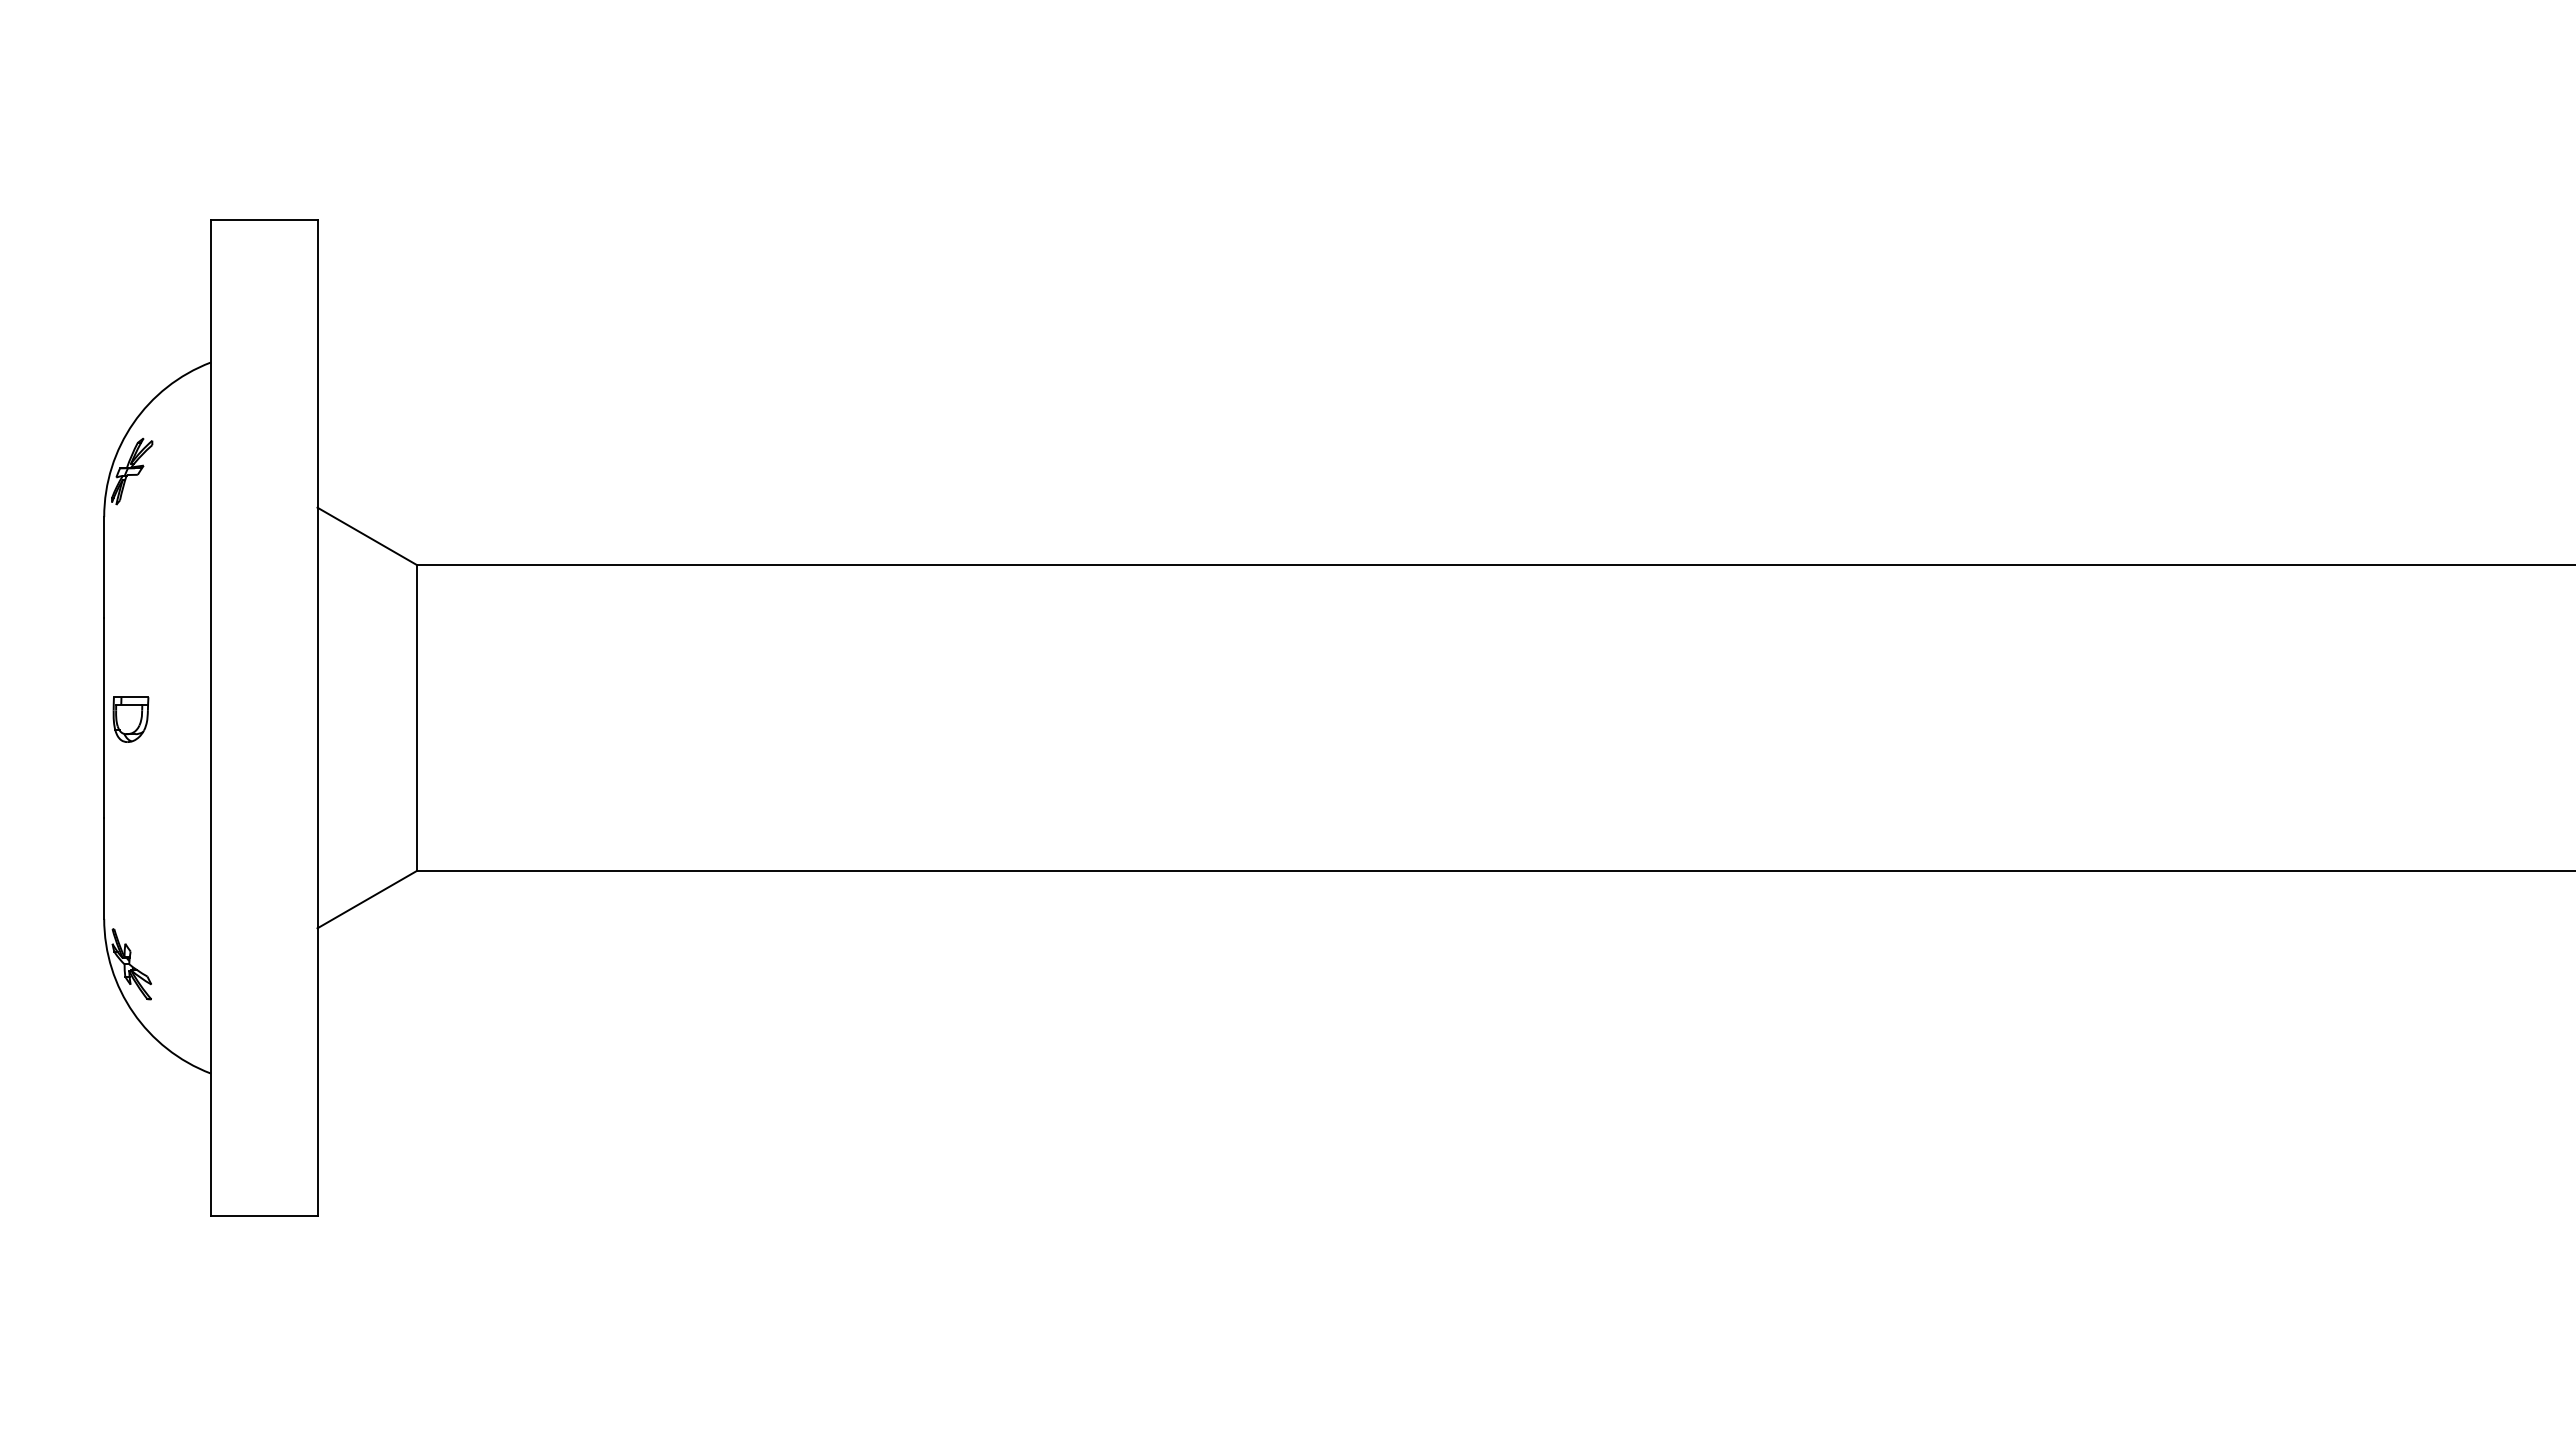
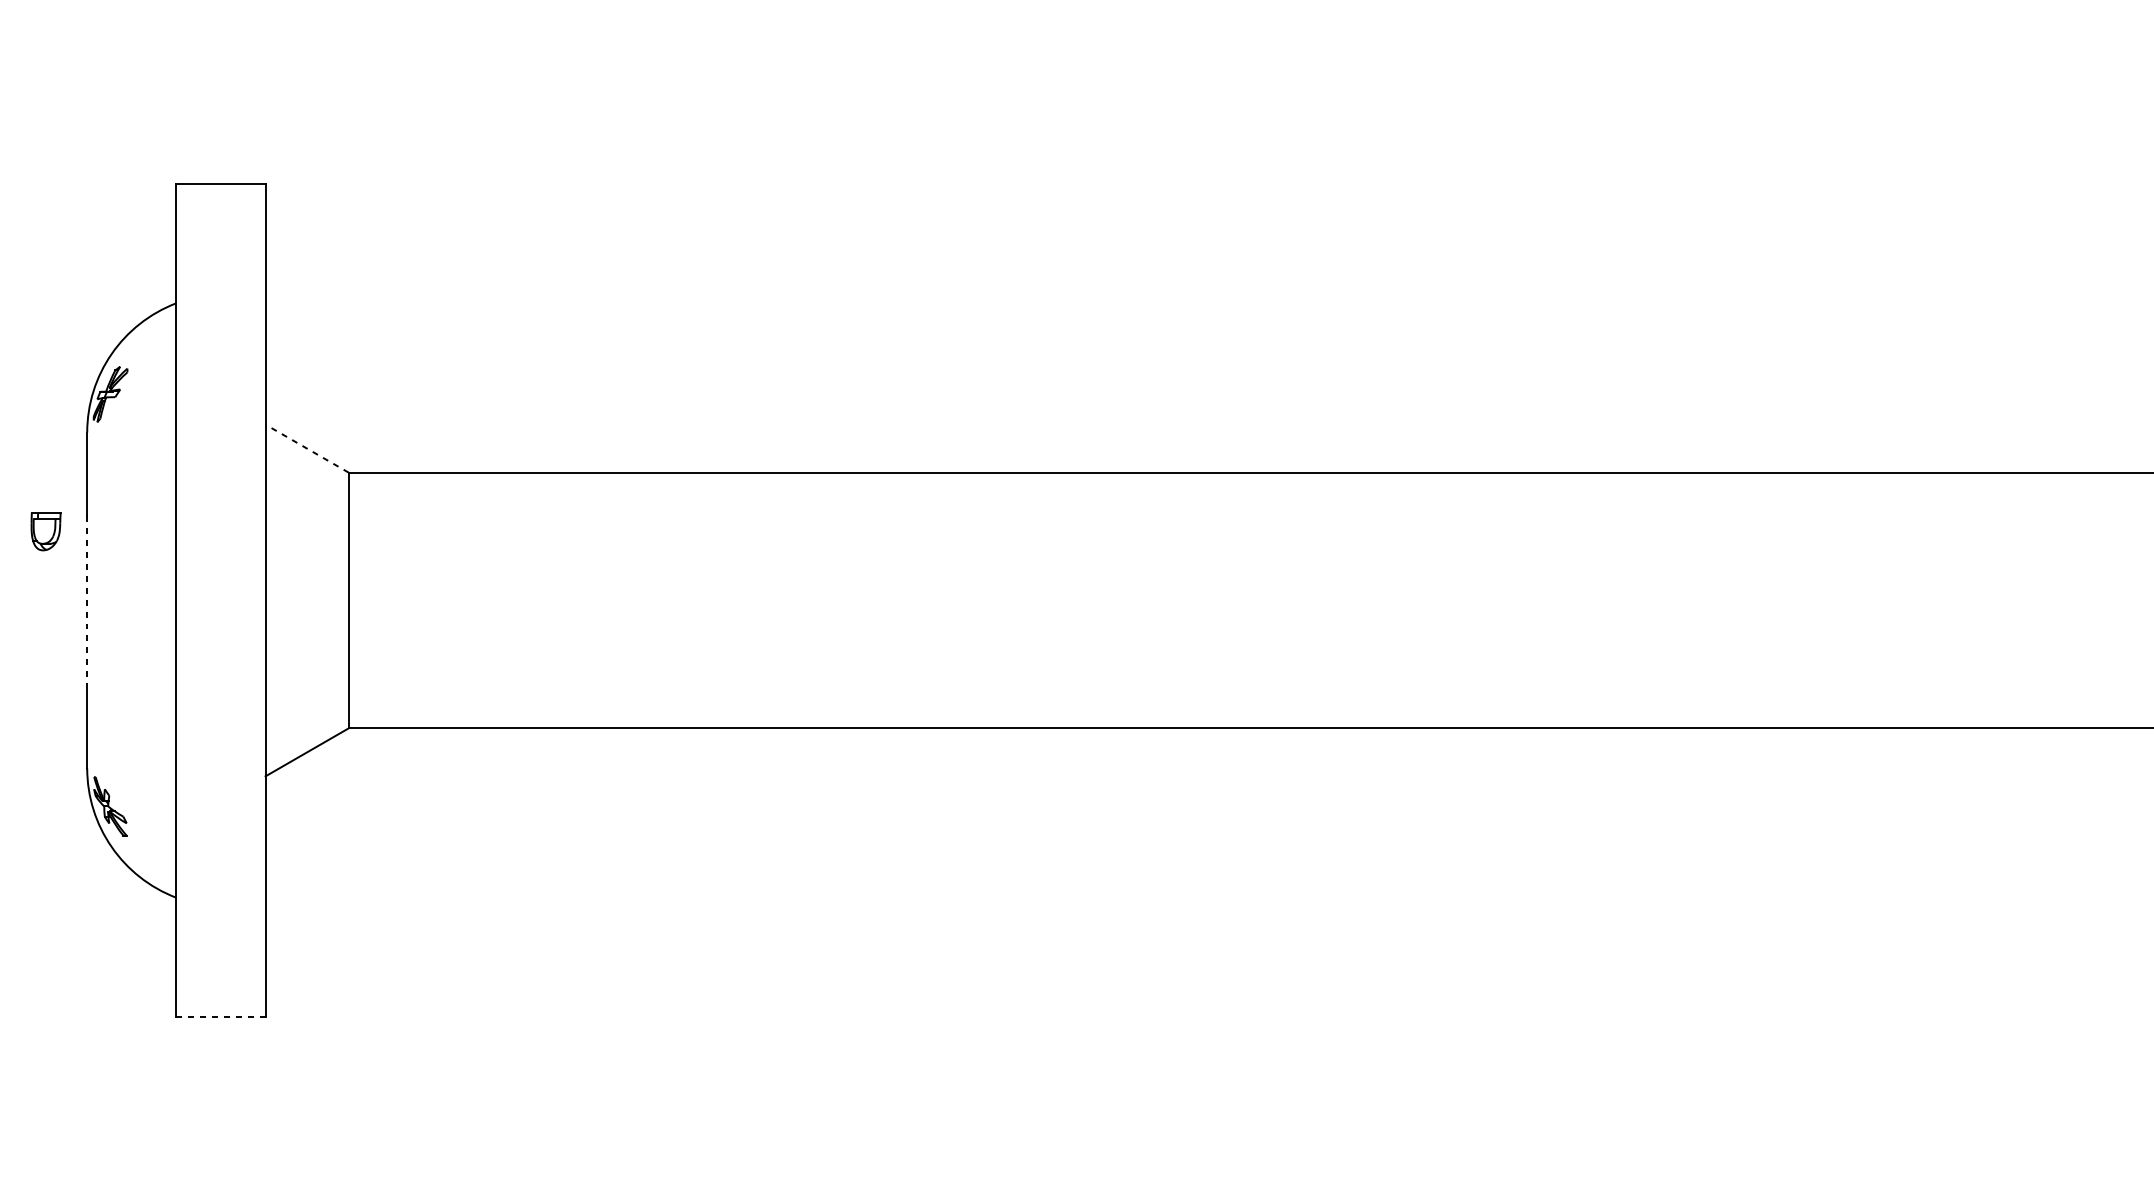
line: (366, 536) -> (306, 448), solid -> dashed
line: (104, 718) -> (87, 600), solid -> dashed
part: (130, 719) -> (45, 531), moved
line: (263, 1215) -> (220, 1016), solid -> dashed

